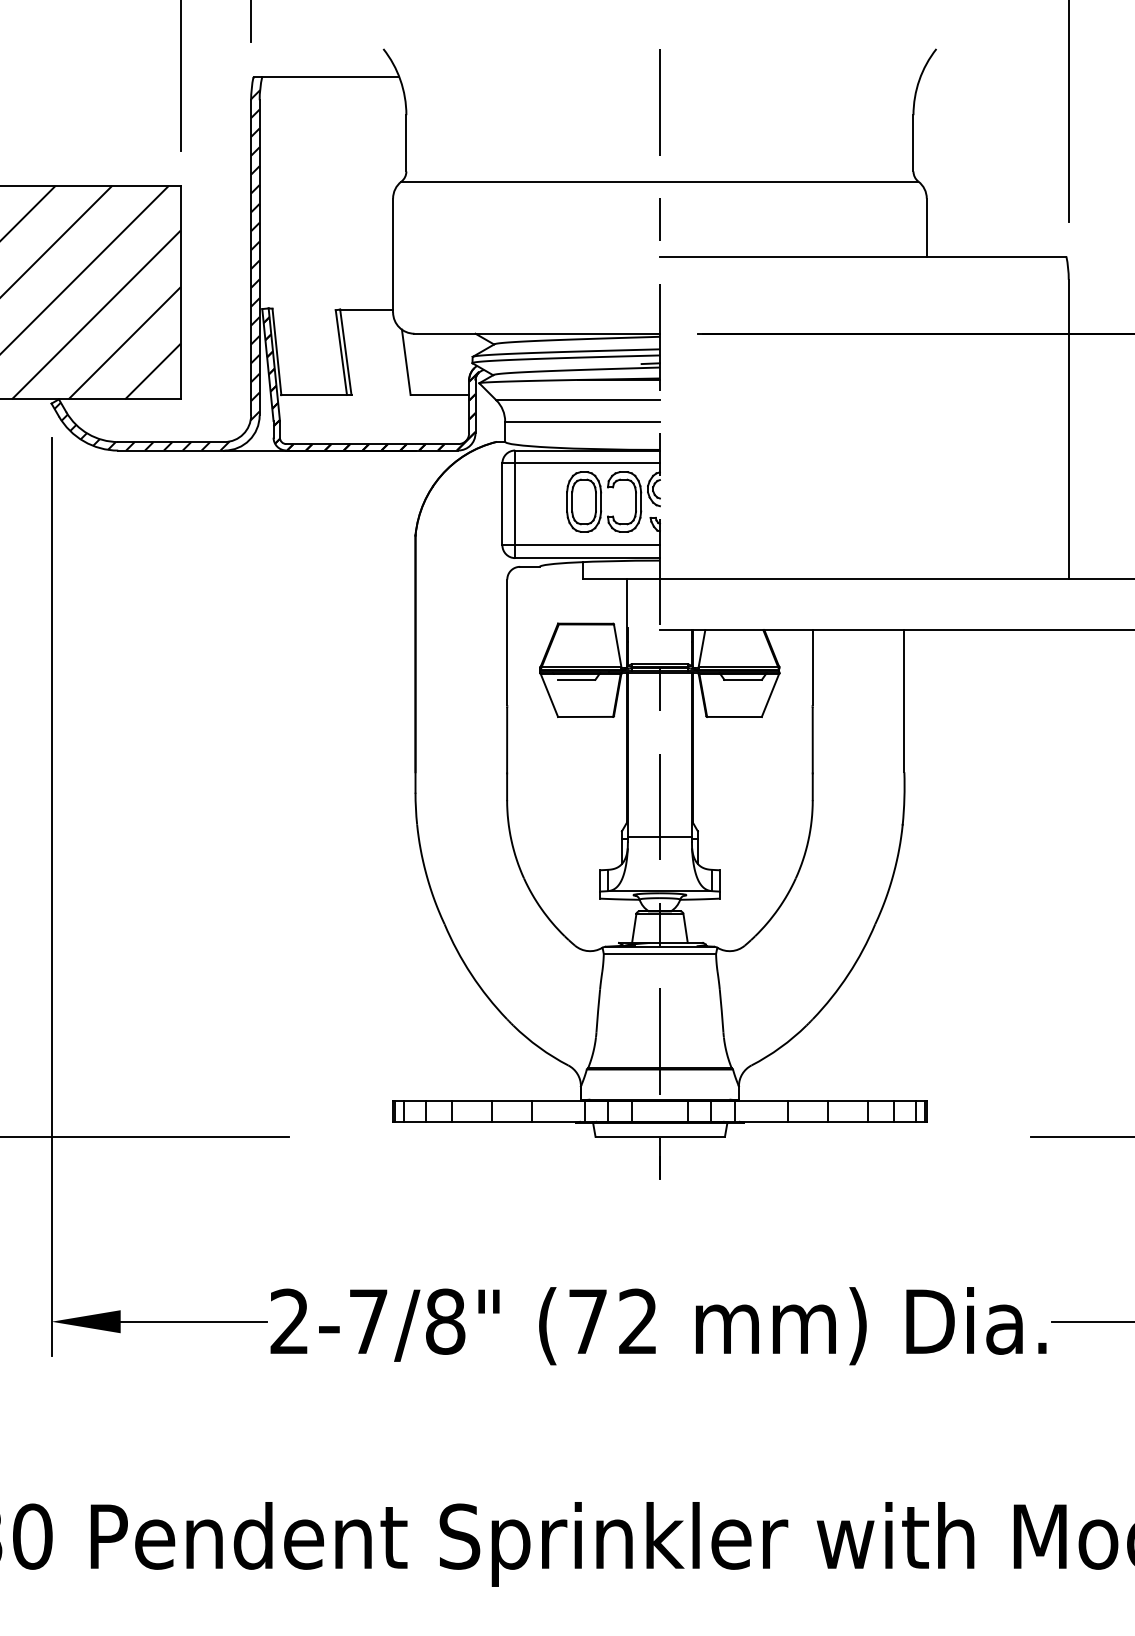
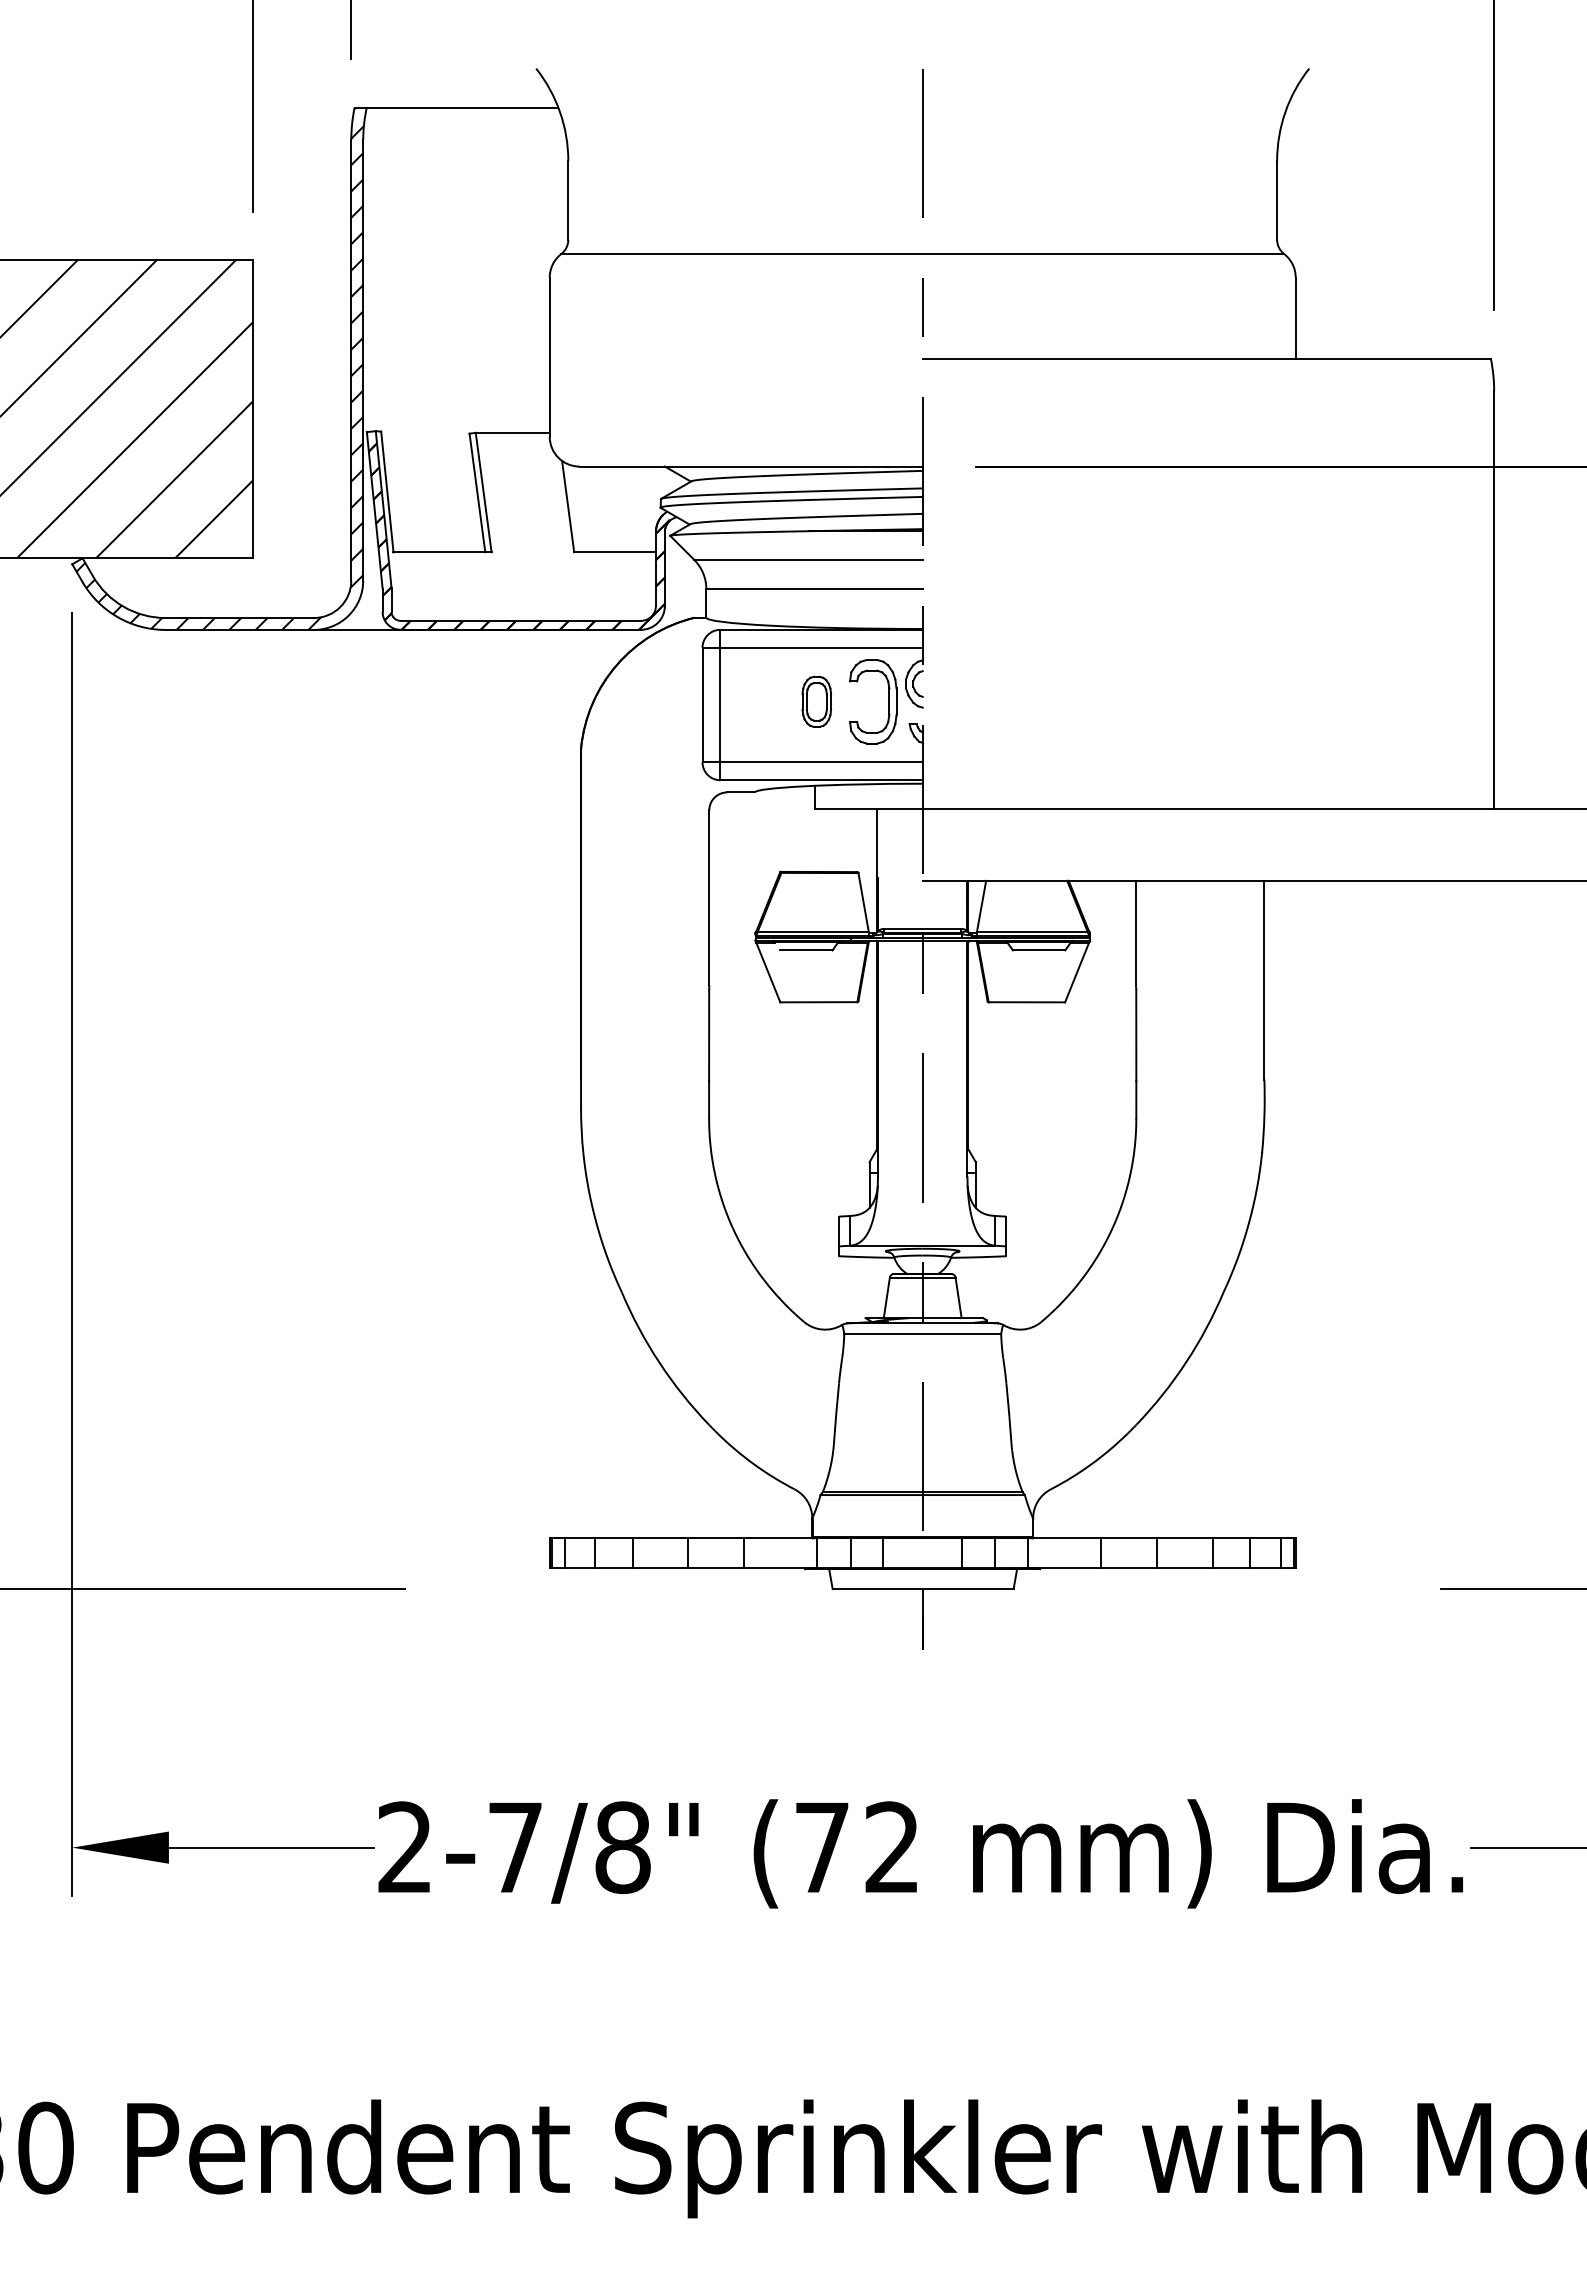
line: (650, 363) -> (909, 507), removed
part: (583, 501) -> (816, 701), size x0.6
line: (659, 837) -> (922, 1170), removed

